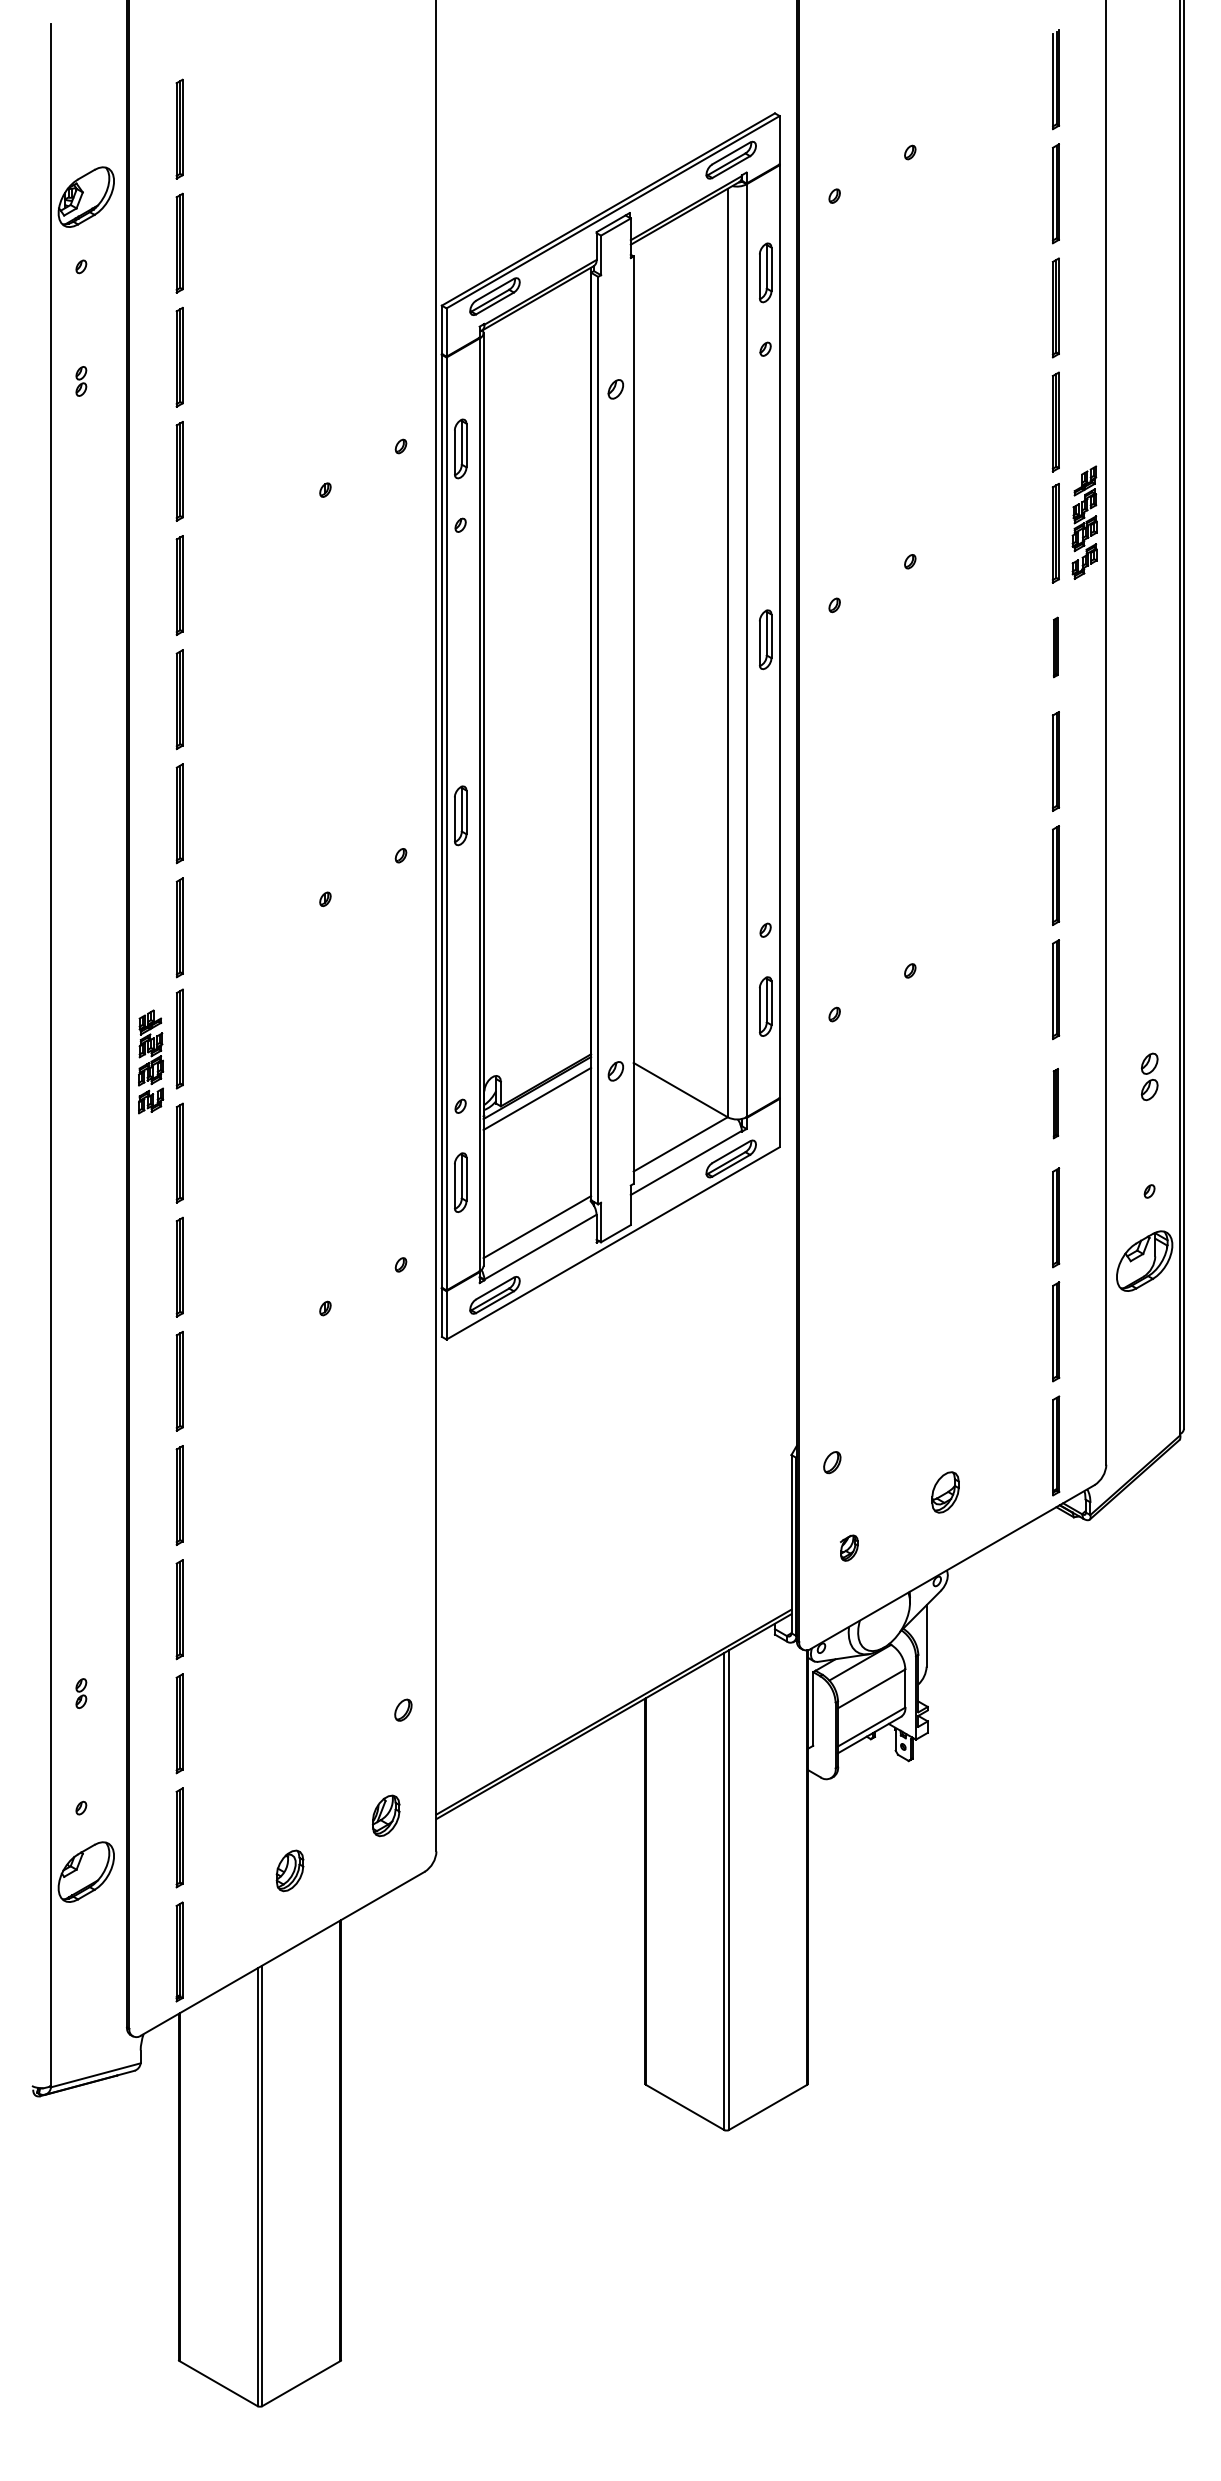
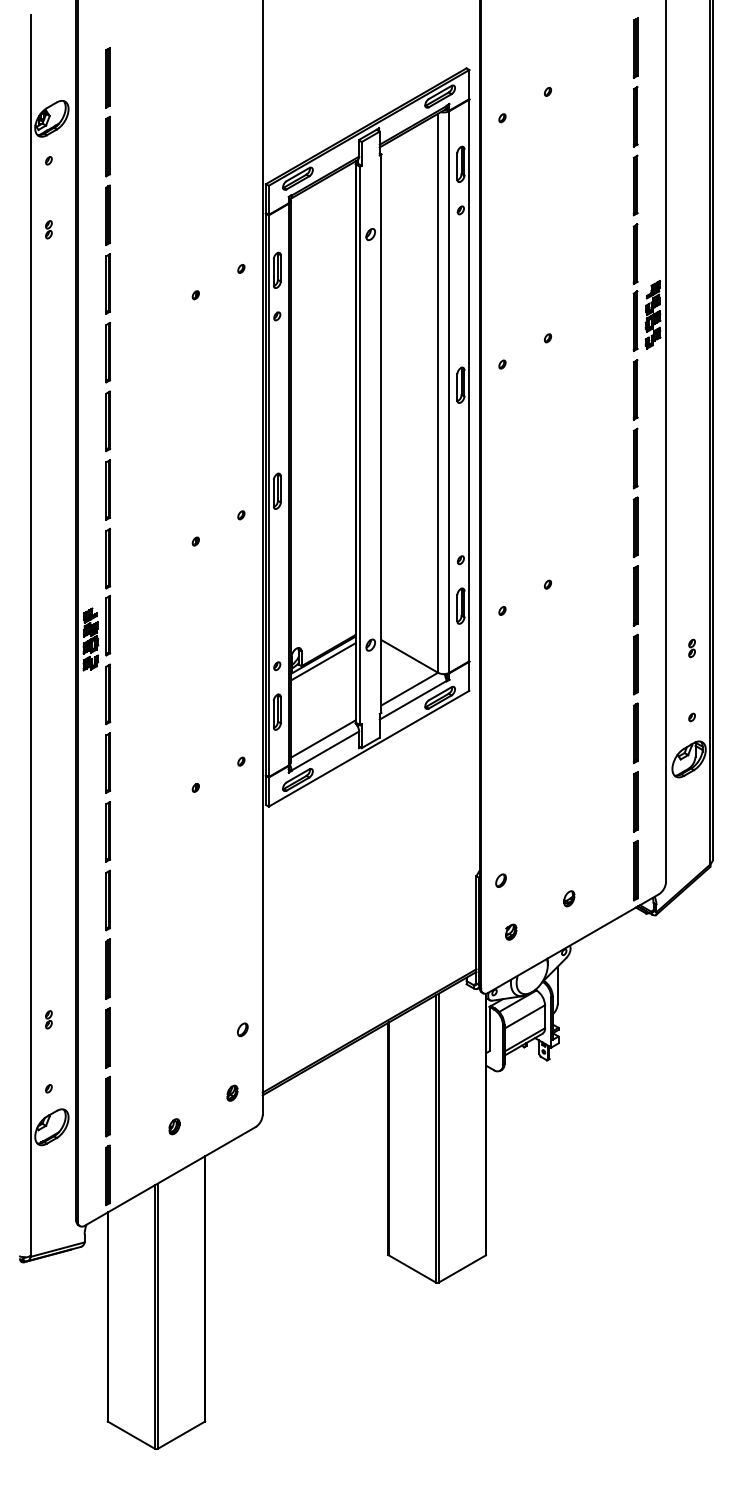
part: (1055, 646) -> (635, 389), size x1.67
part: (1148, 1076) -> (691, 648), size x0.62
part: (1055, 1103) -> (635, 664), size x1.43
part: (946, 1492) -> (569, 898), size x0.62
part: (386, 1814) -> (232, 1092), size x0.62
part: (289, 1870) -> (174, 1126), size x0.62

